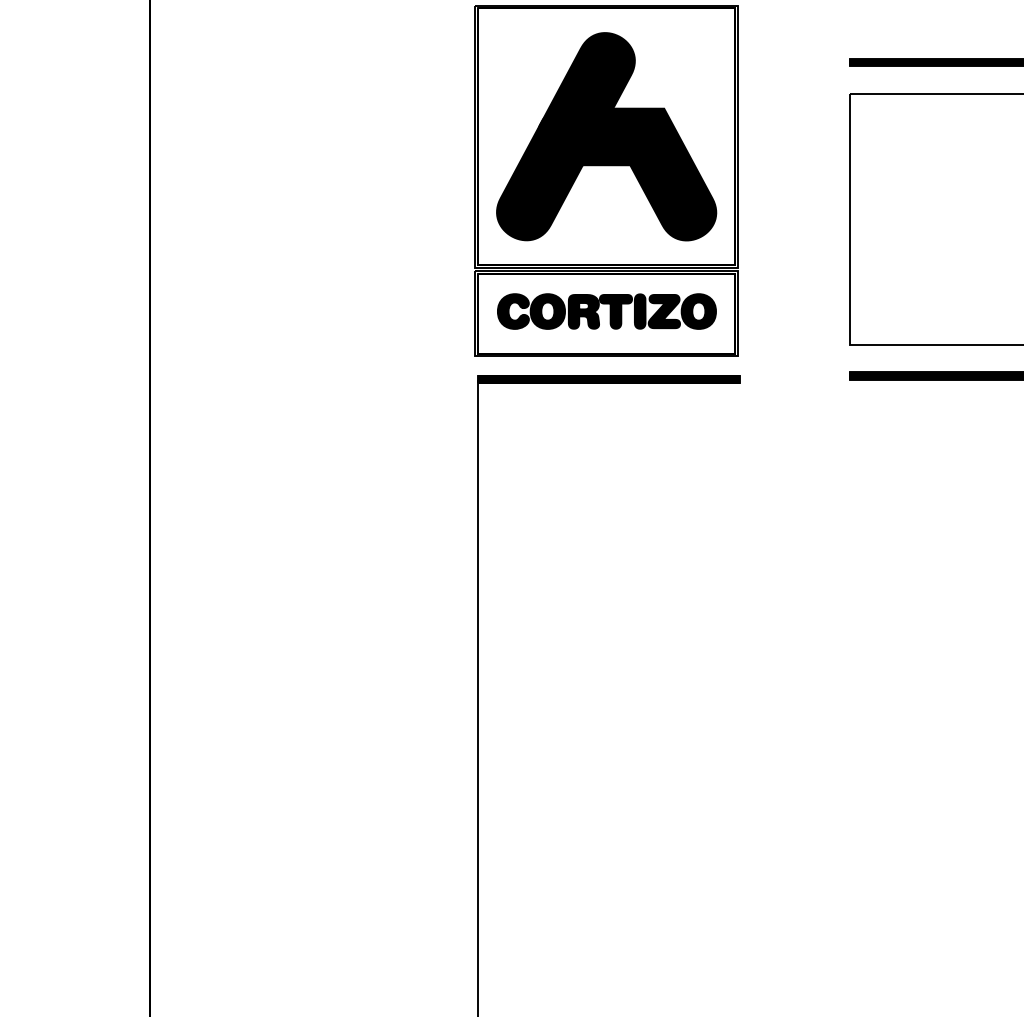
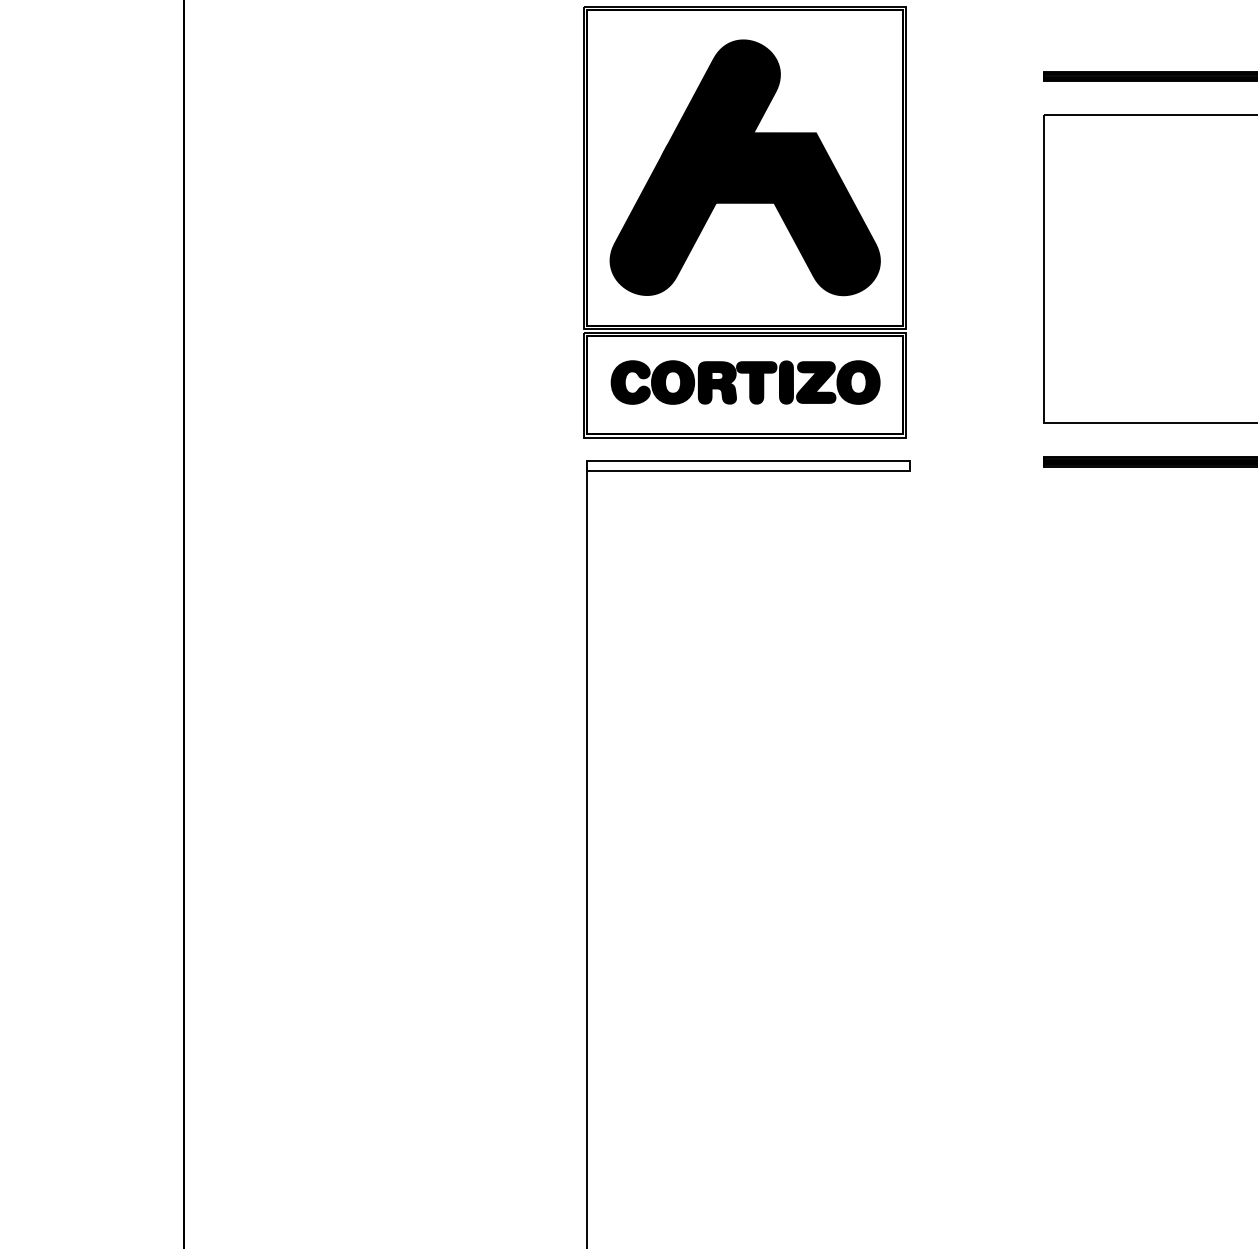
hatch: (609, 379) -> (748, 465), removed

